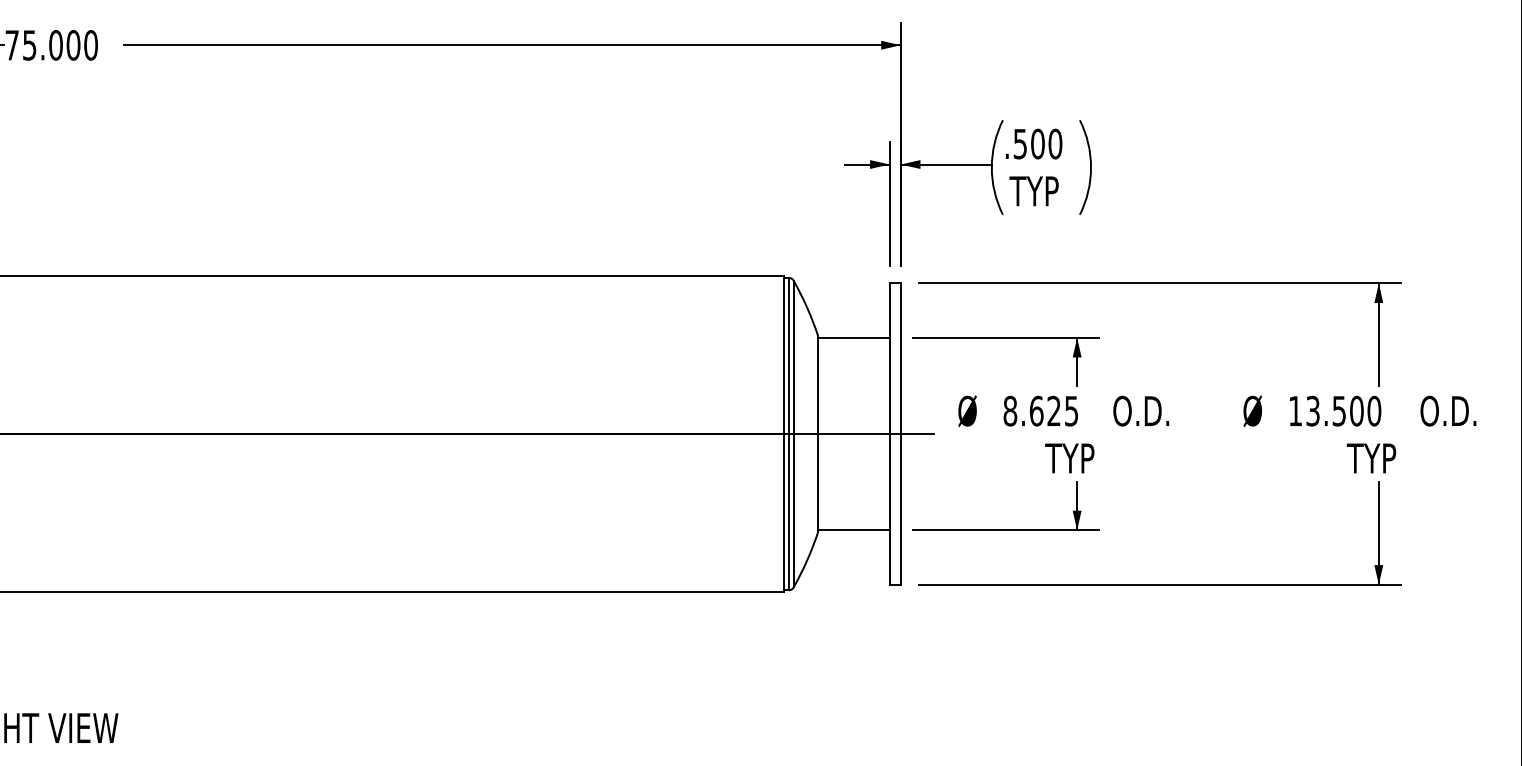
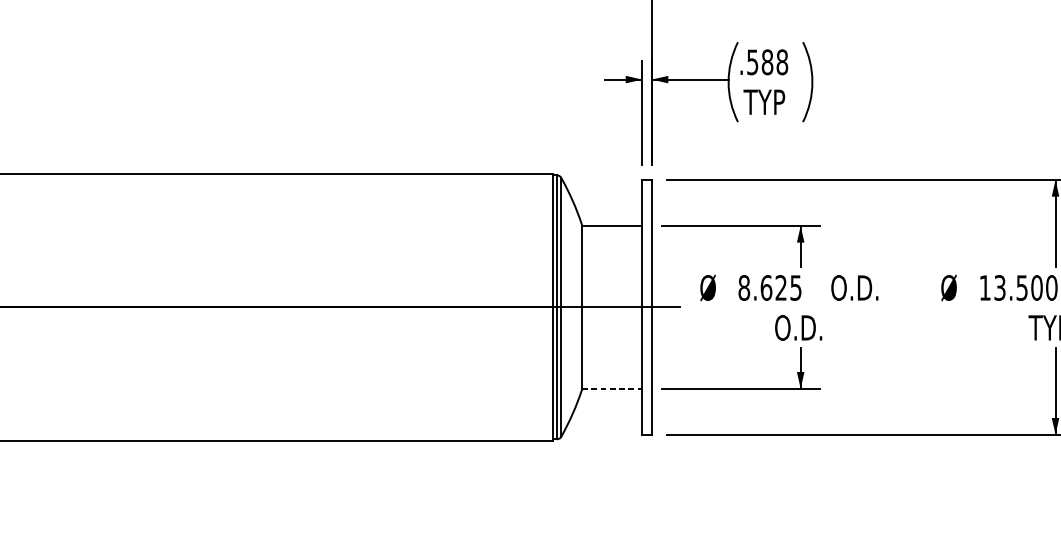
text: (1046, 144) -> (774, 62), .500 -> .588
text: (1073, 458) -> (797, 327), TYP -> O.D.
line: (853, 530) -> (611, 388), solid -> dashed

